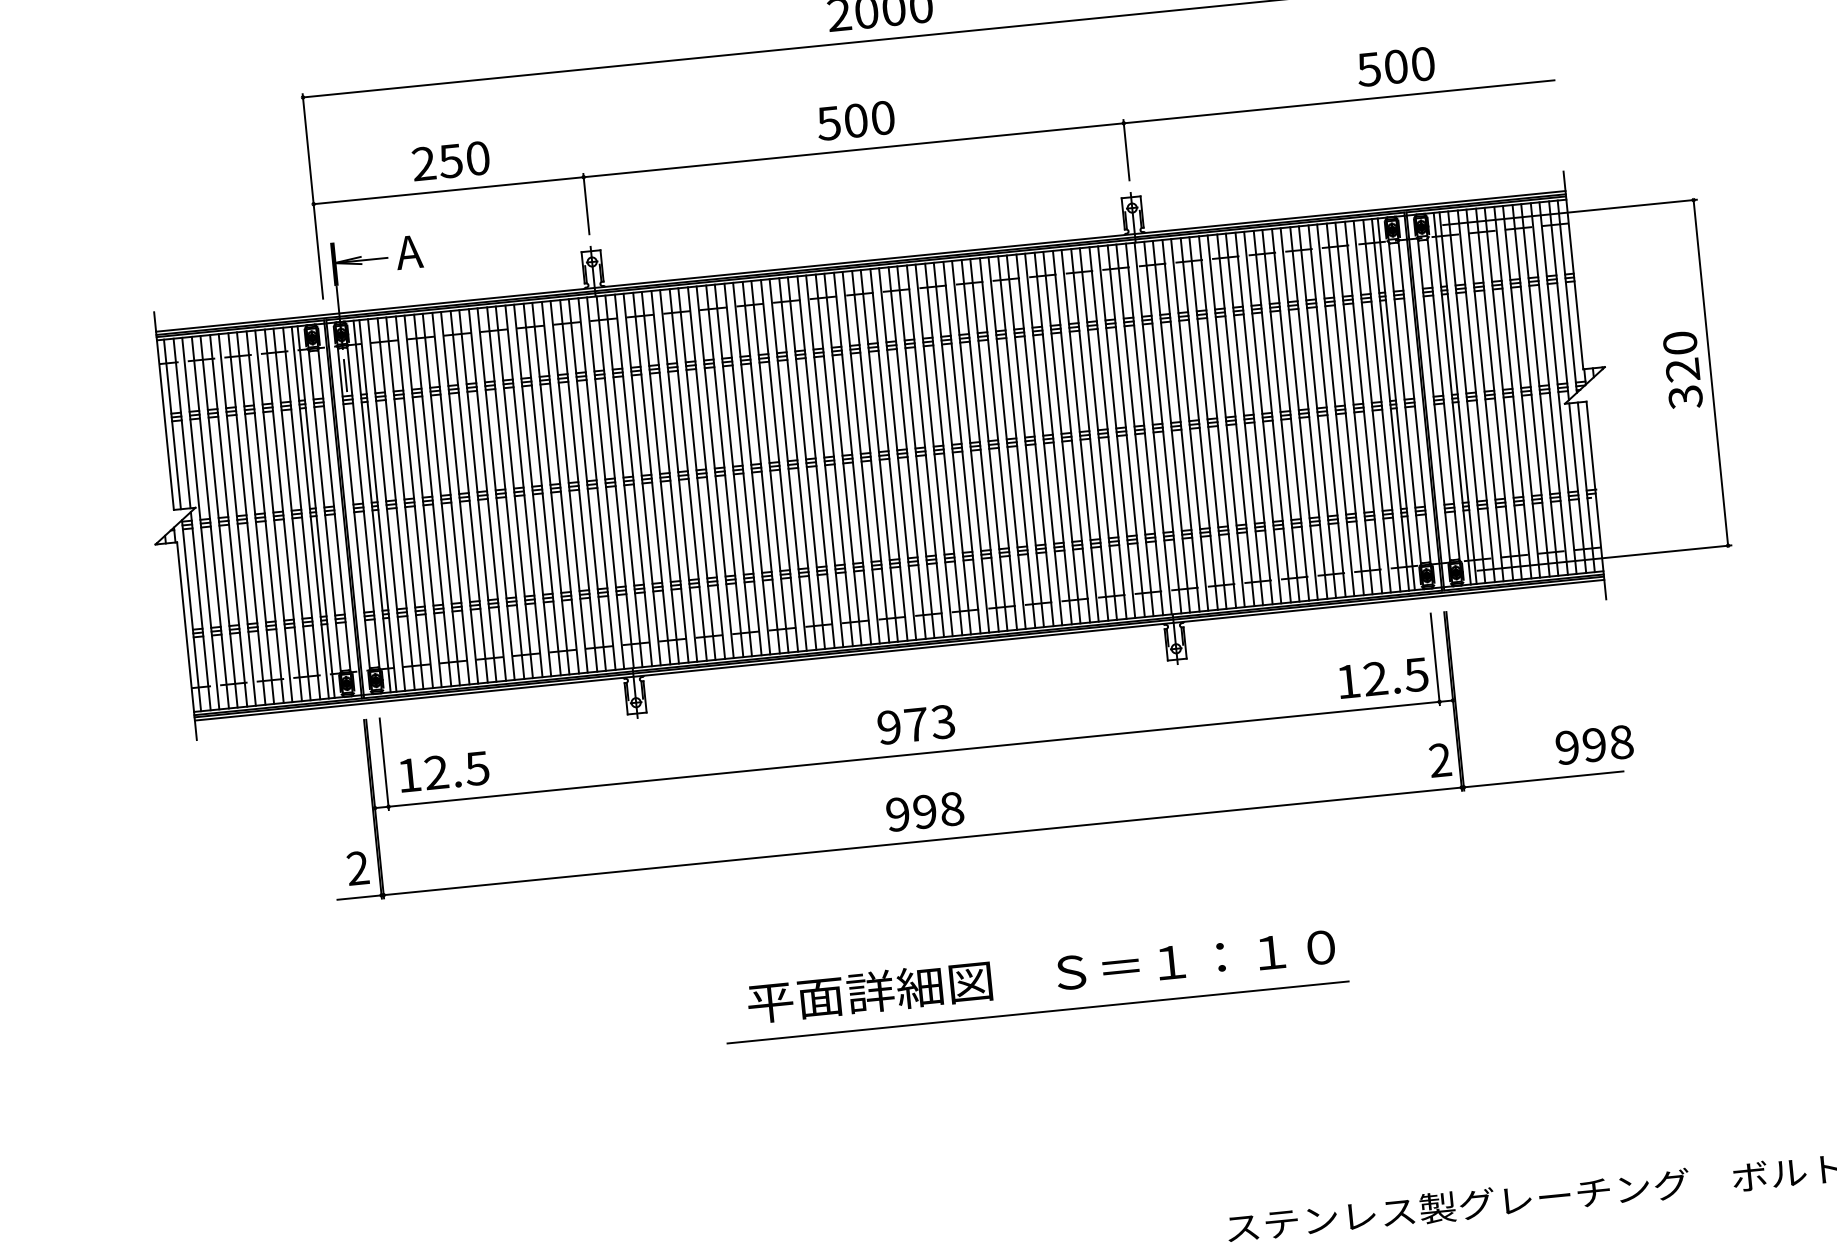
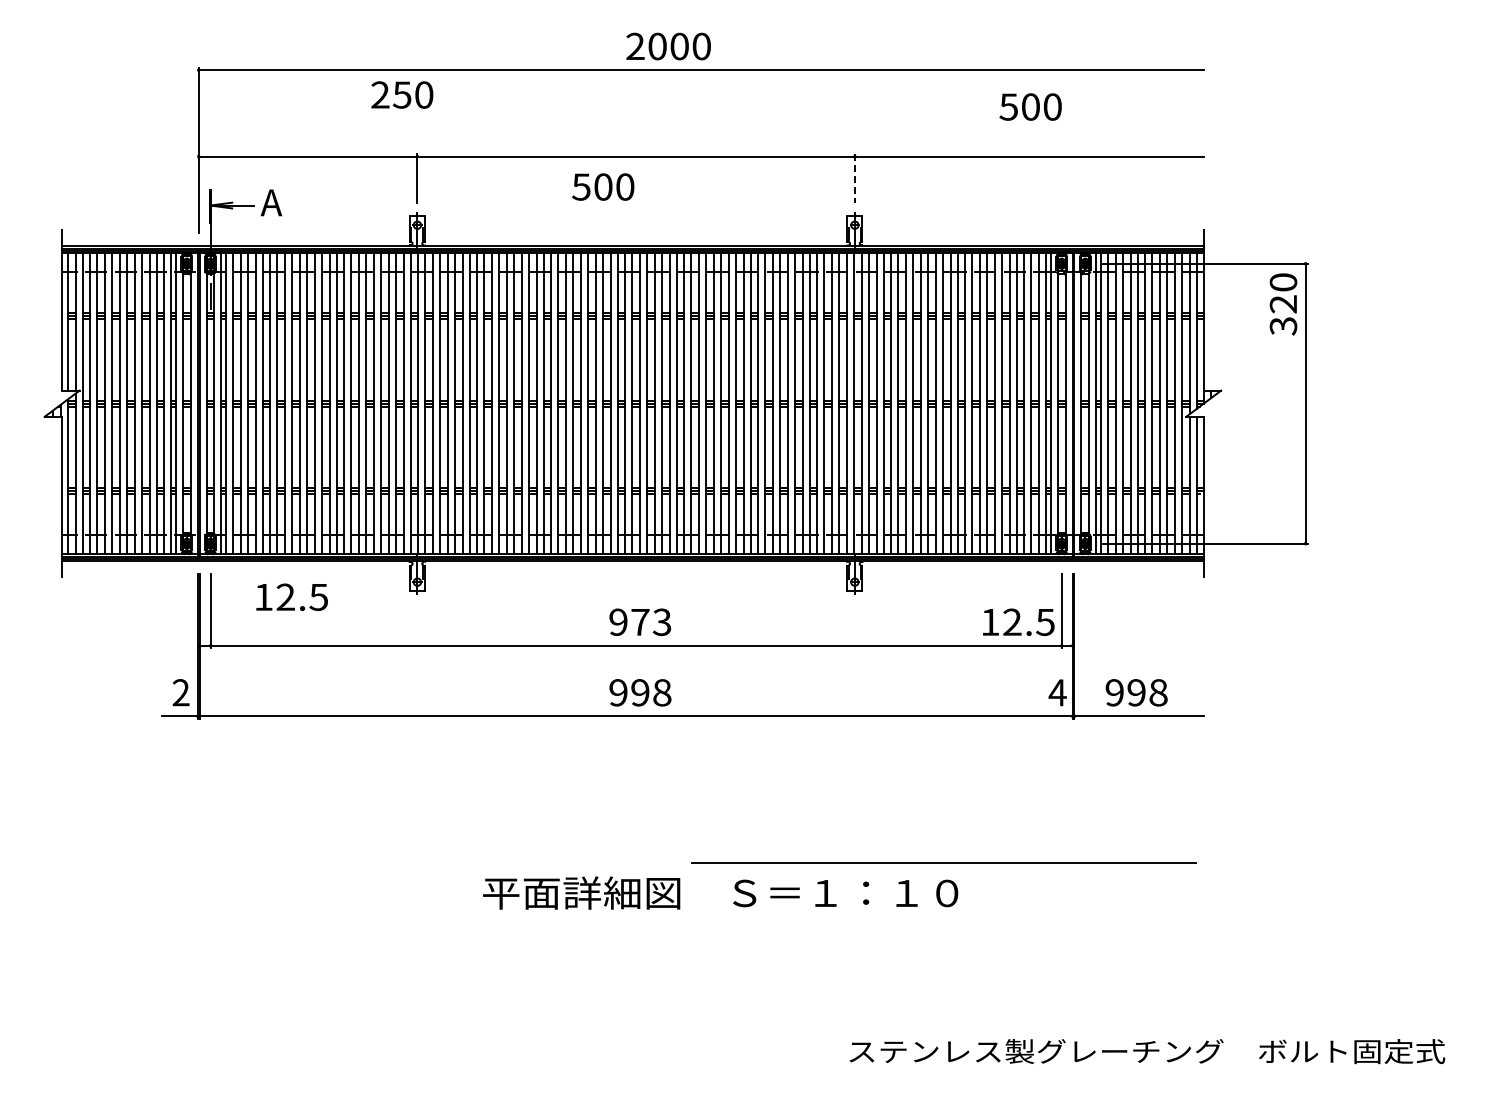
text: (1395, 66) -> (1030, 106), moved
text: (856, 120) -> (603, 186), moved
line: (1126, 150) -> (854, 178), solid -> dashed
text: (451, 160) -> (402, 94), moved
text: (1682, 370) -> (1283, 304), moved
text: (1594, 744) -> (1136, 692), moved
text: (1440, 760) -> (1057, 692), 2 -> 4
text: (443, 770) -> (291, 596), moved
text: (1041, 974) -> (720, 892), moved
line: (1037, 1012) -> (943, 862), moved

